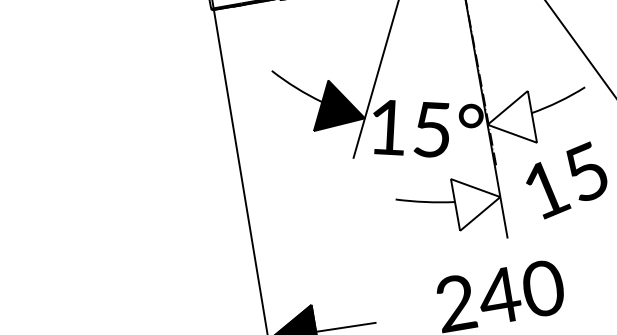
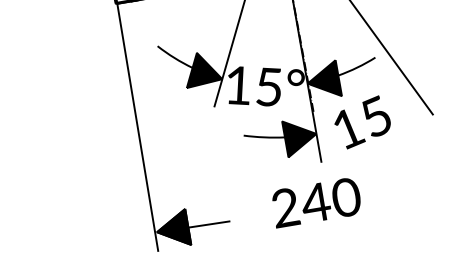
fill: (511, 117) -> (324, 78), added
fill: (475, 205) -> (299, 139), added

